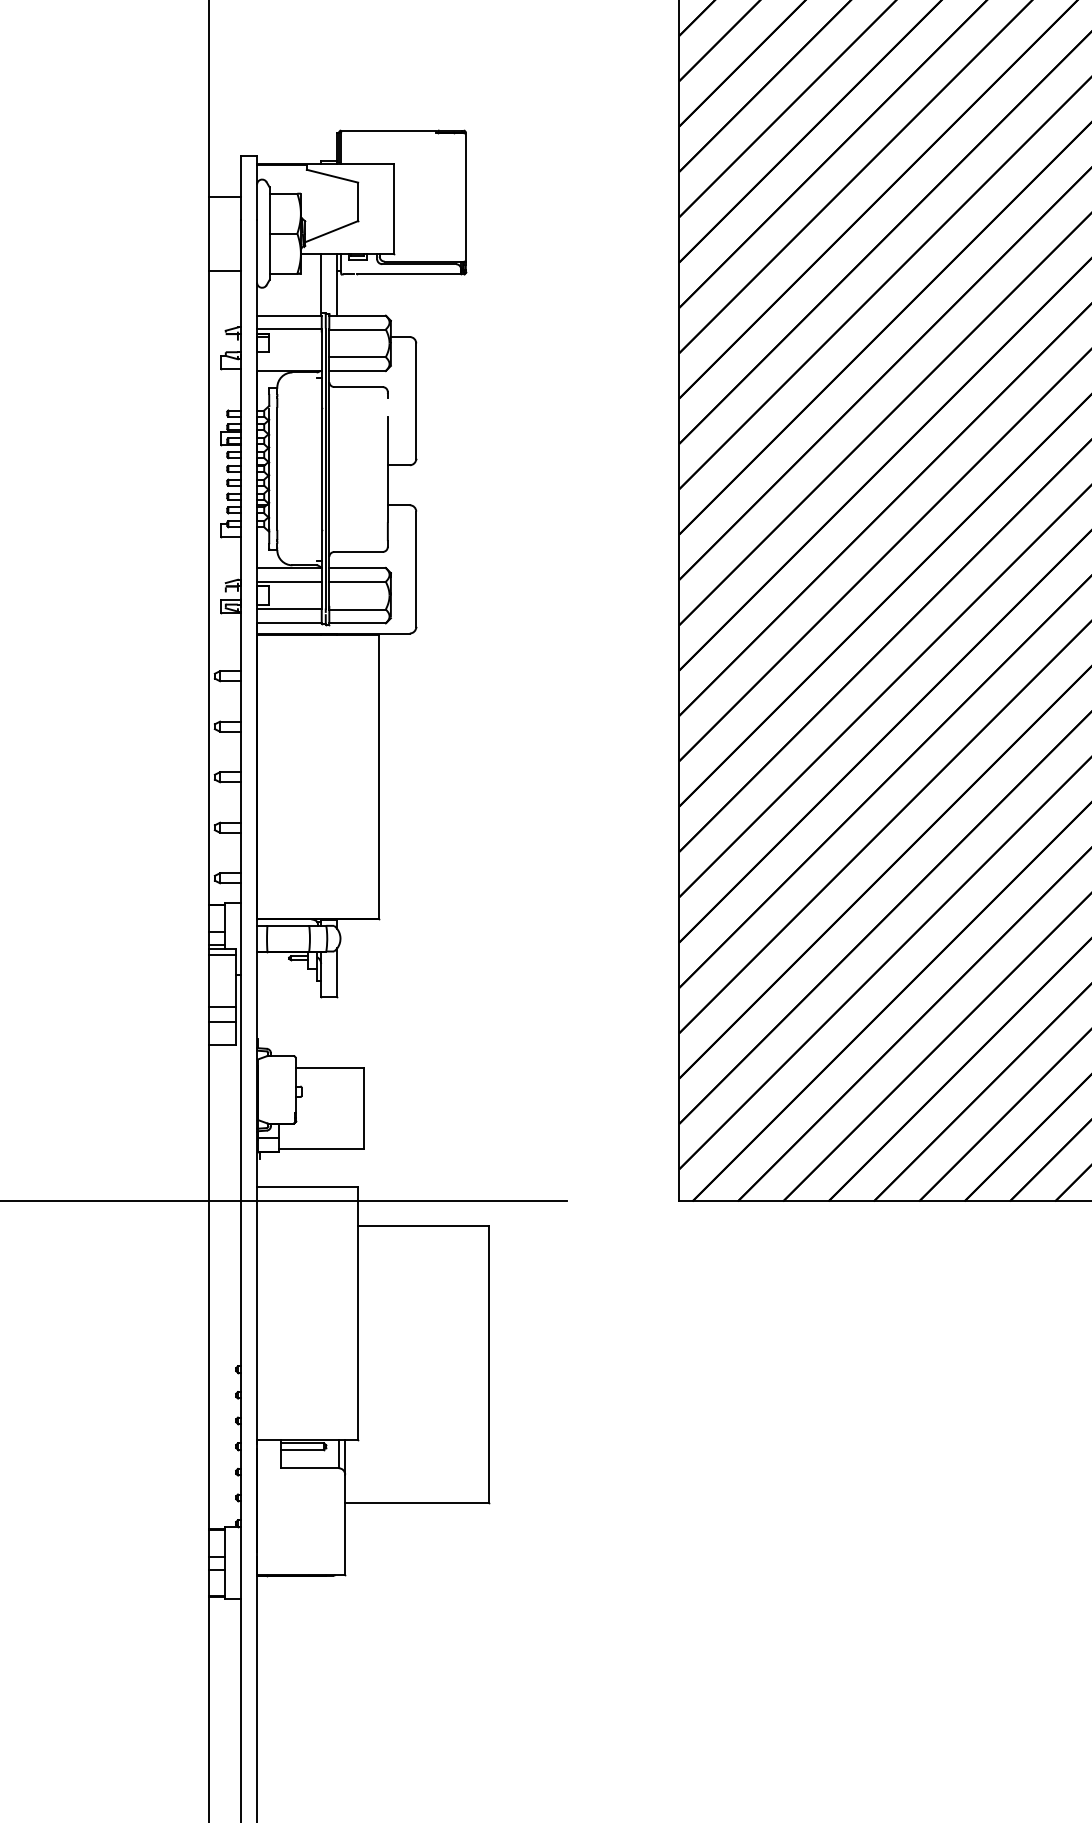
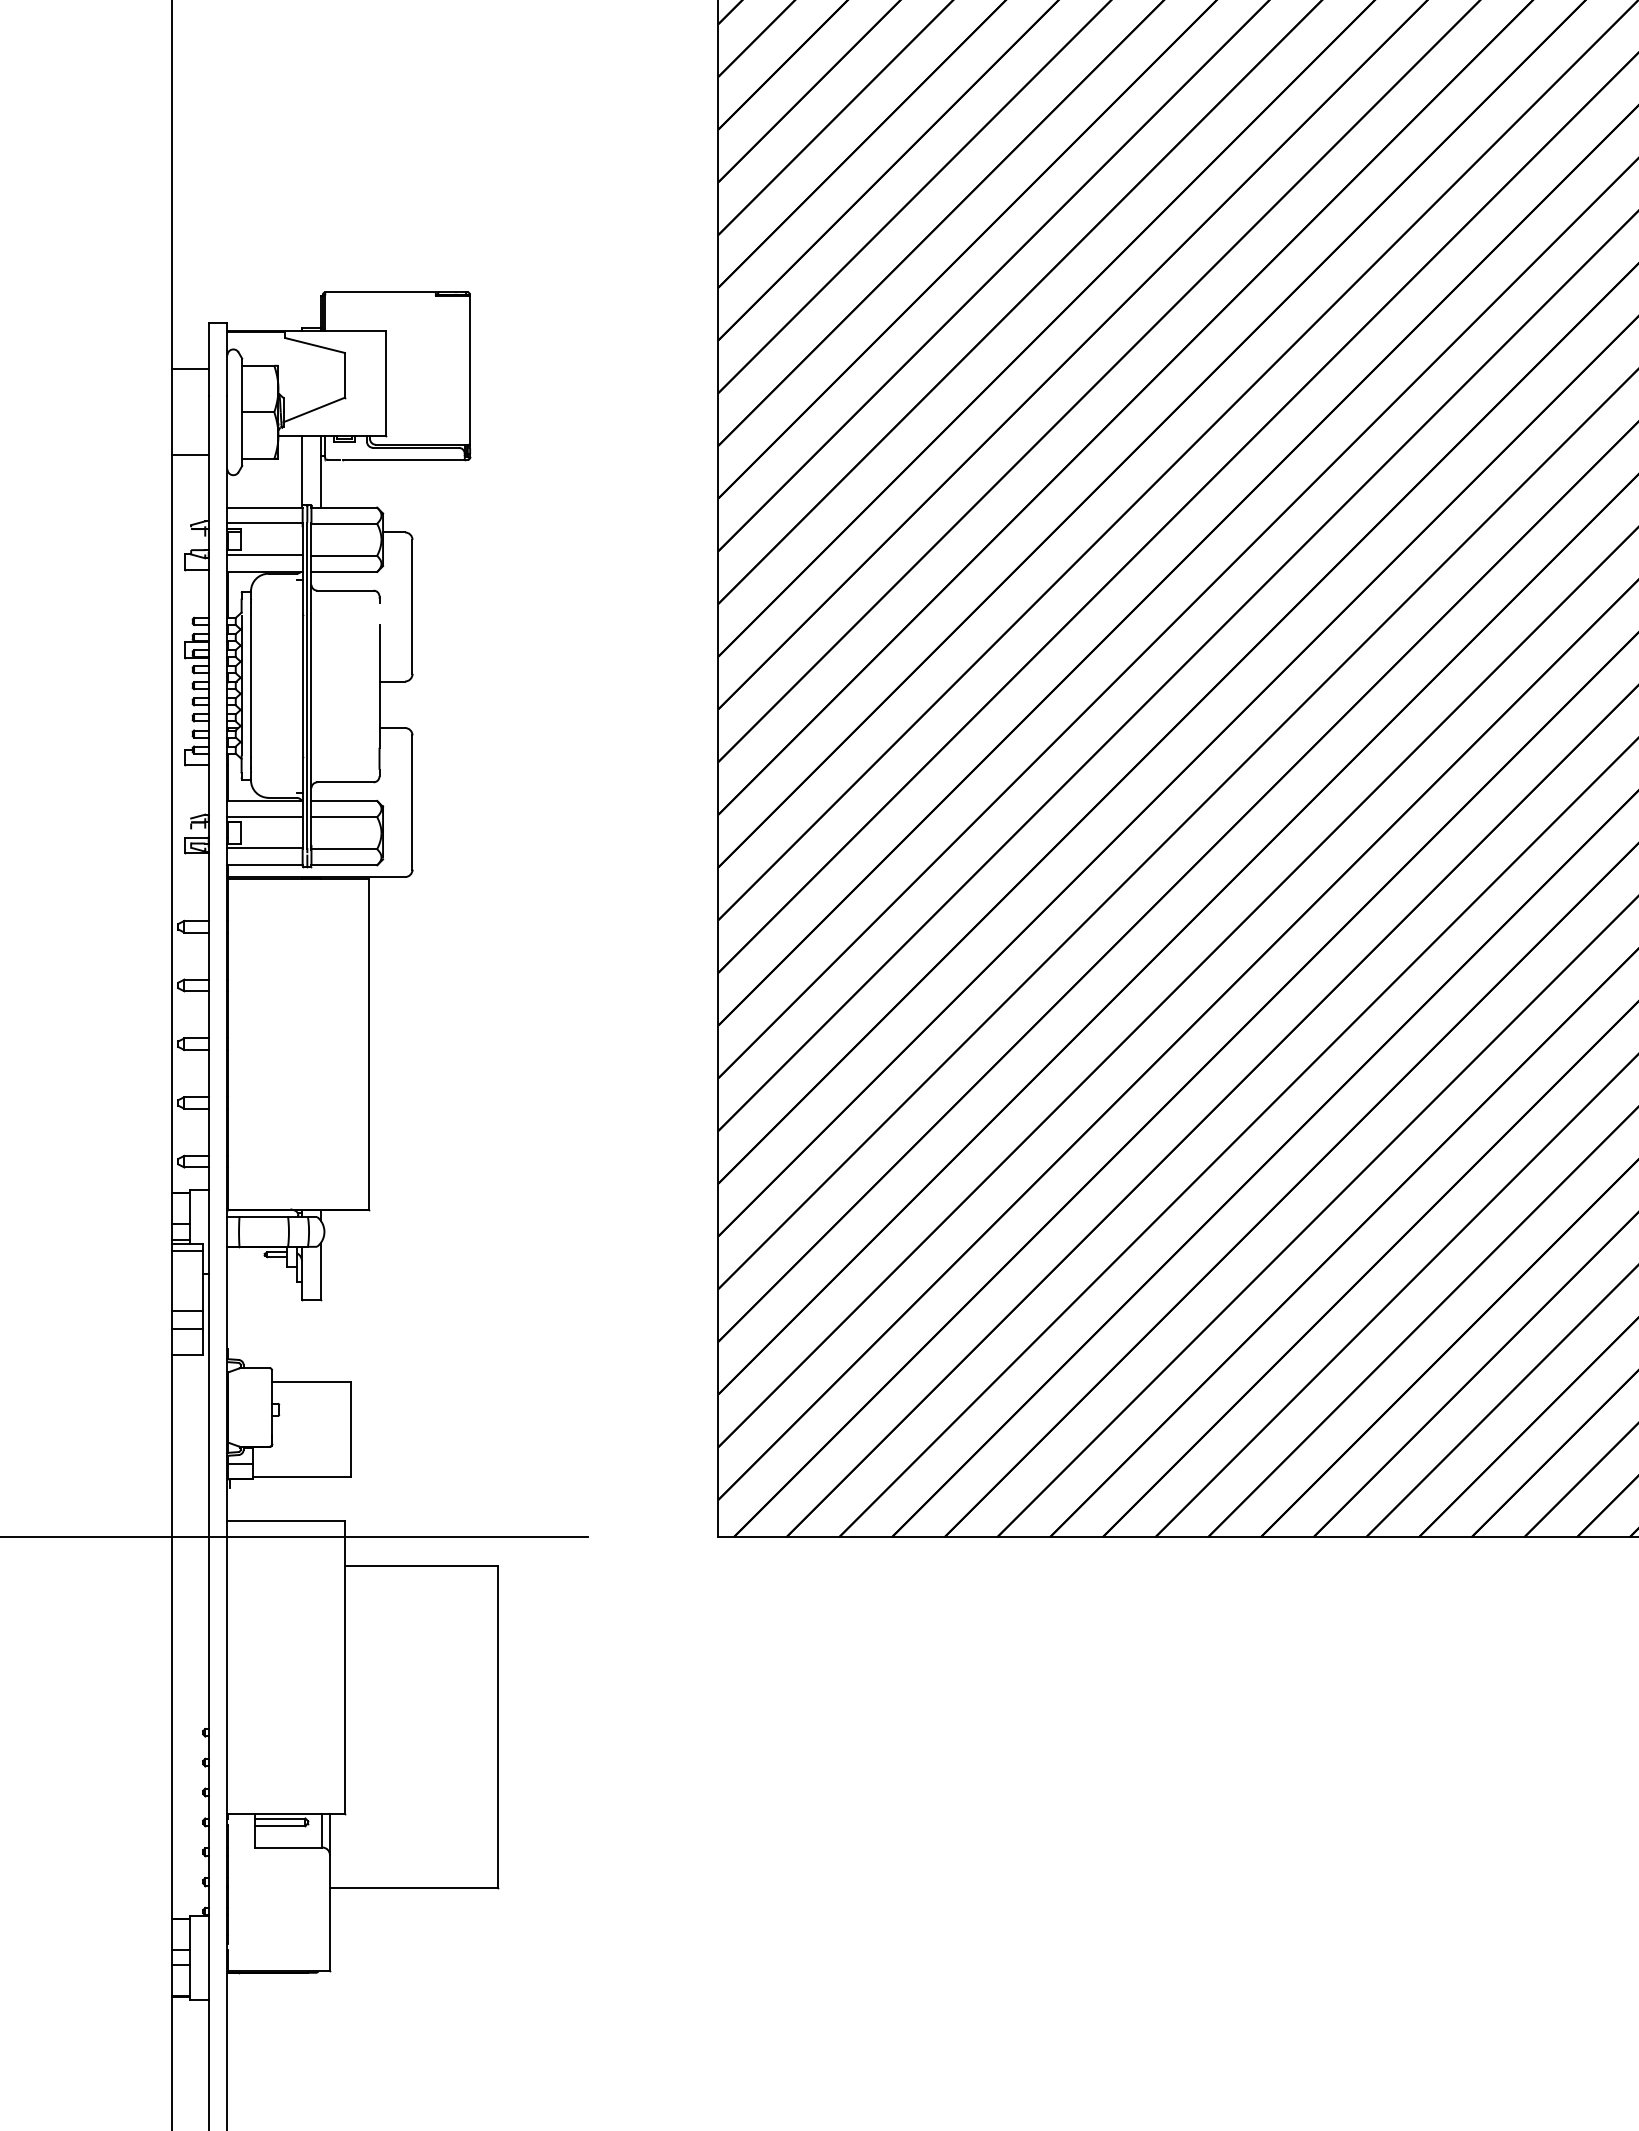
line: (288, 355) -> (264, 554), added

